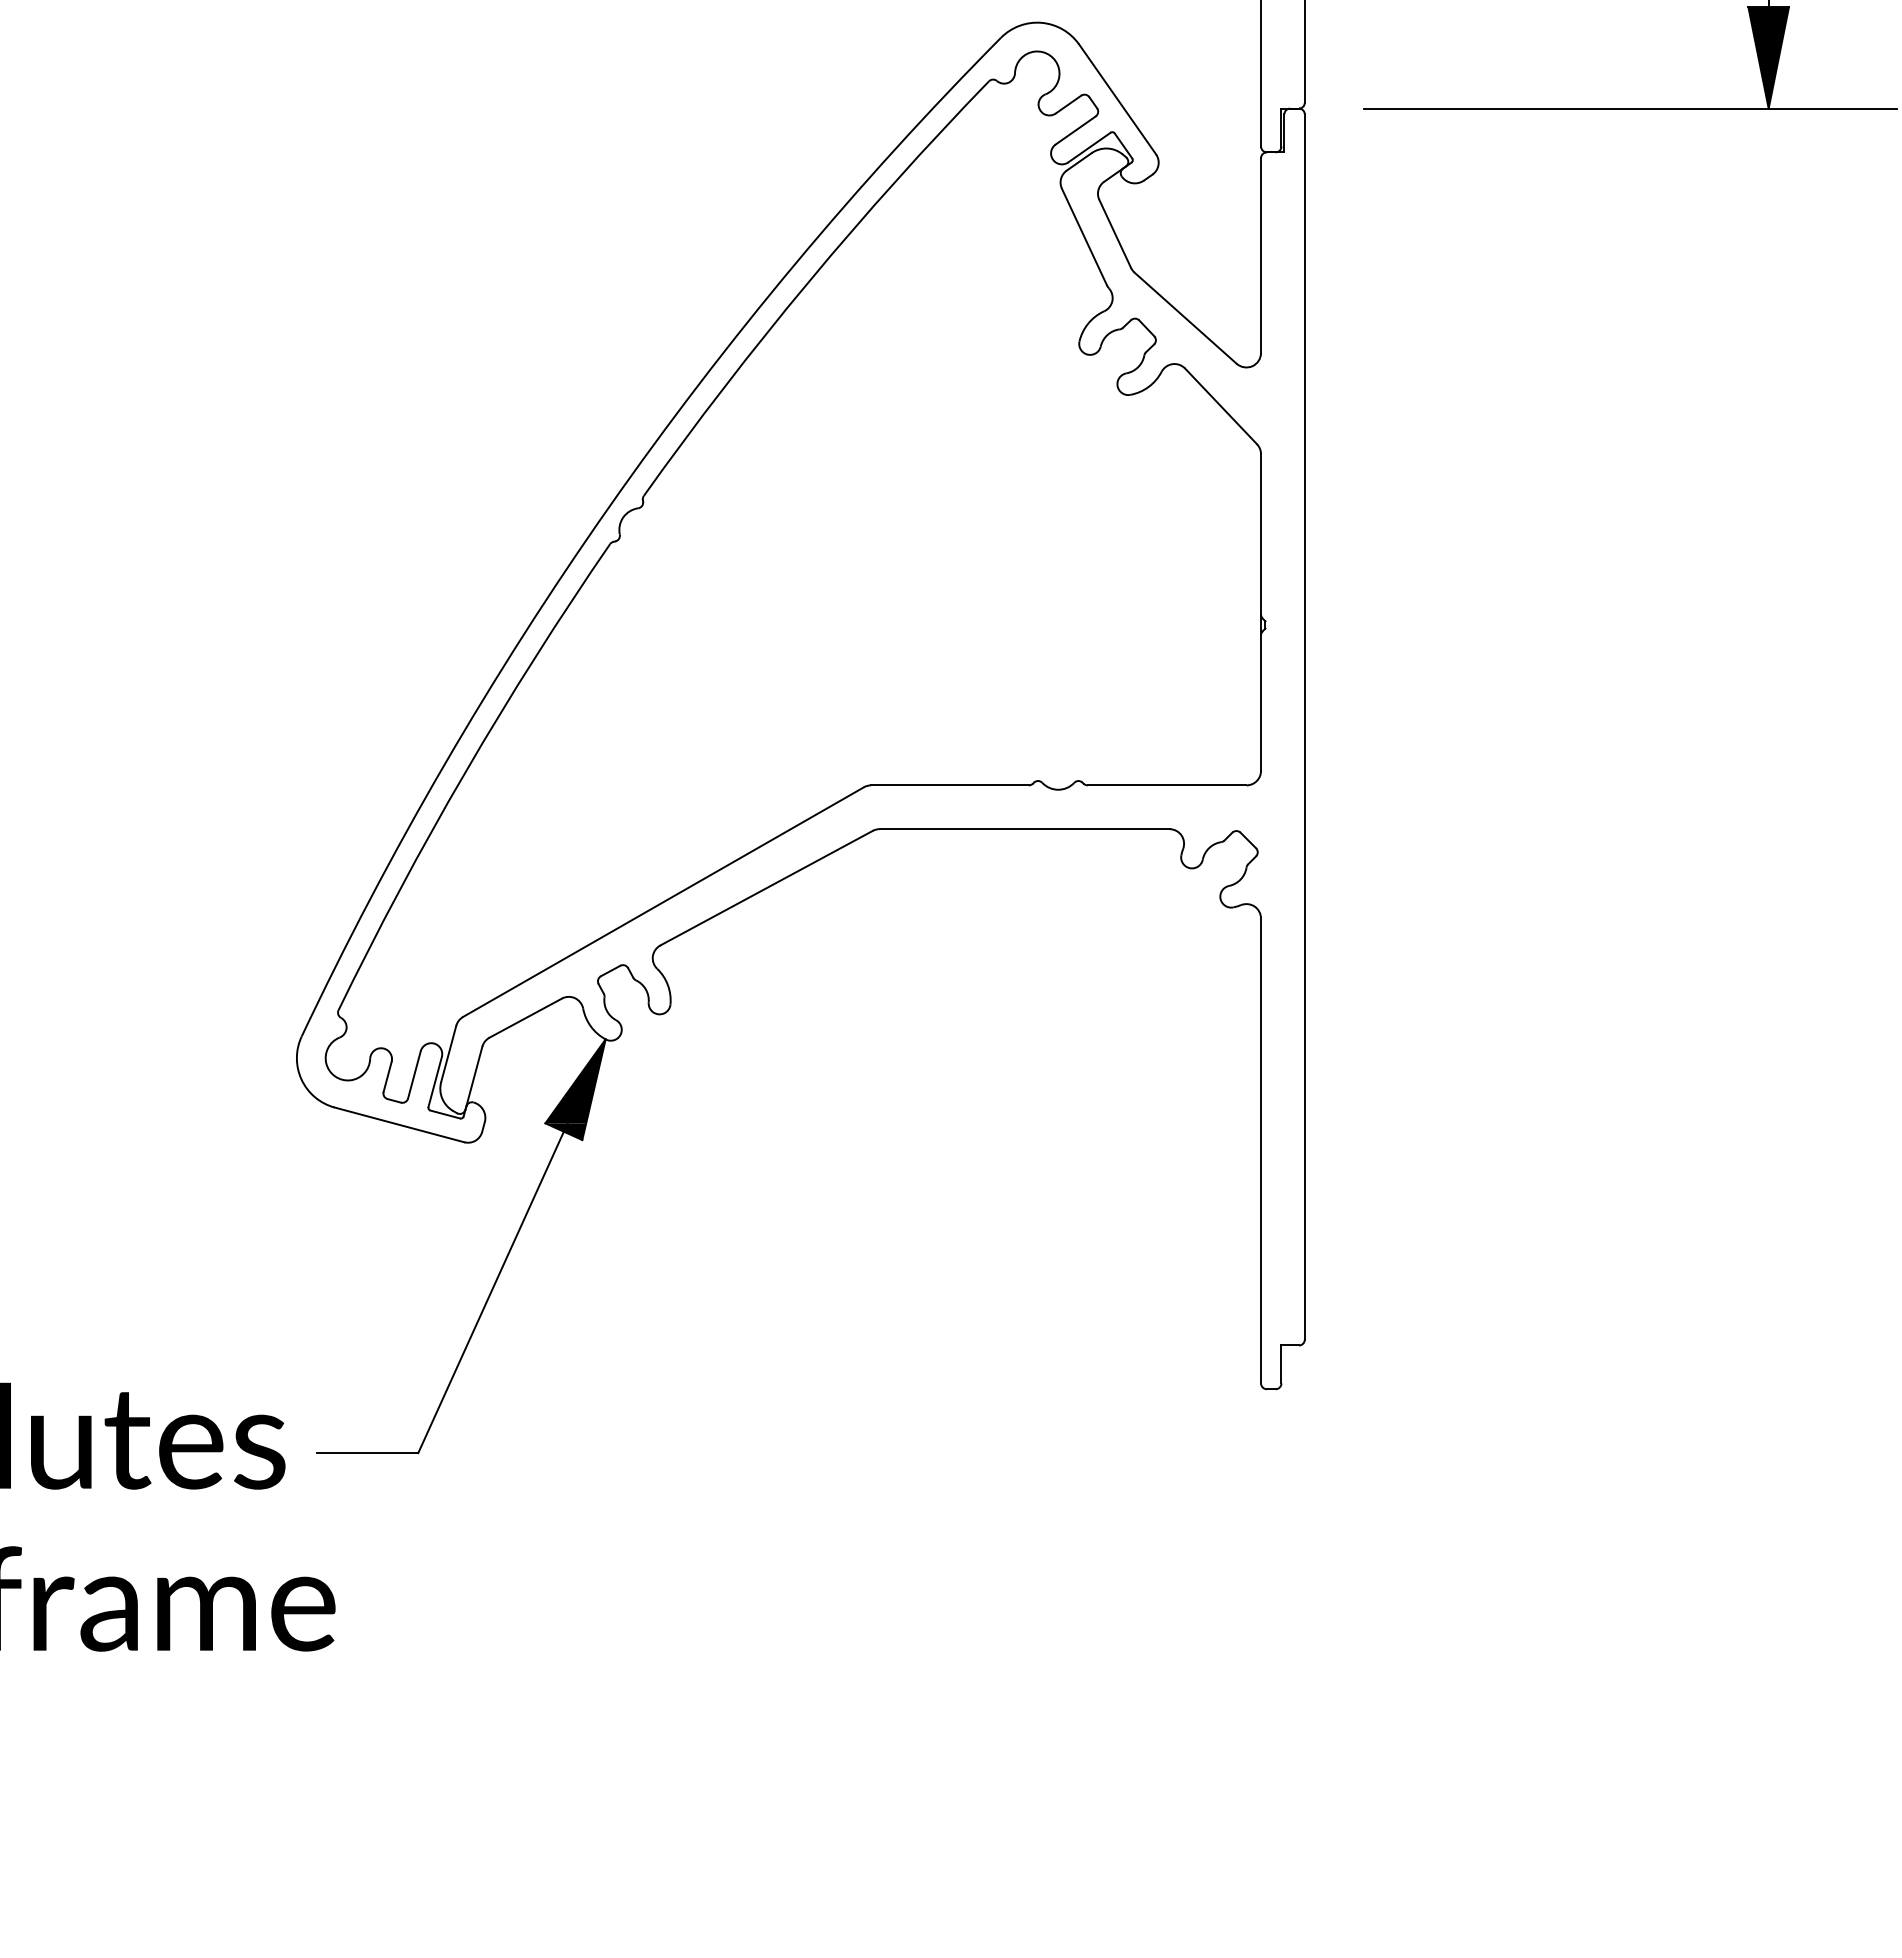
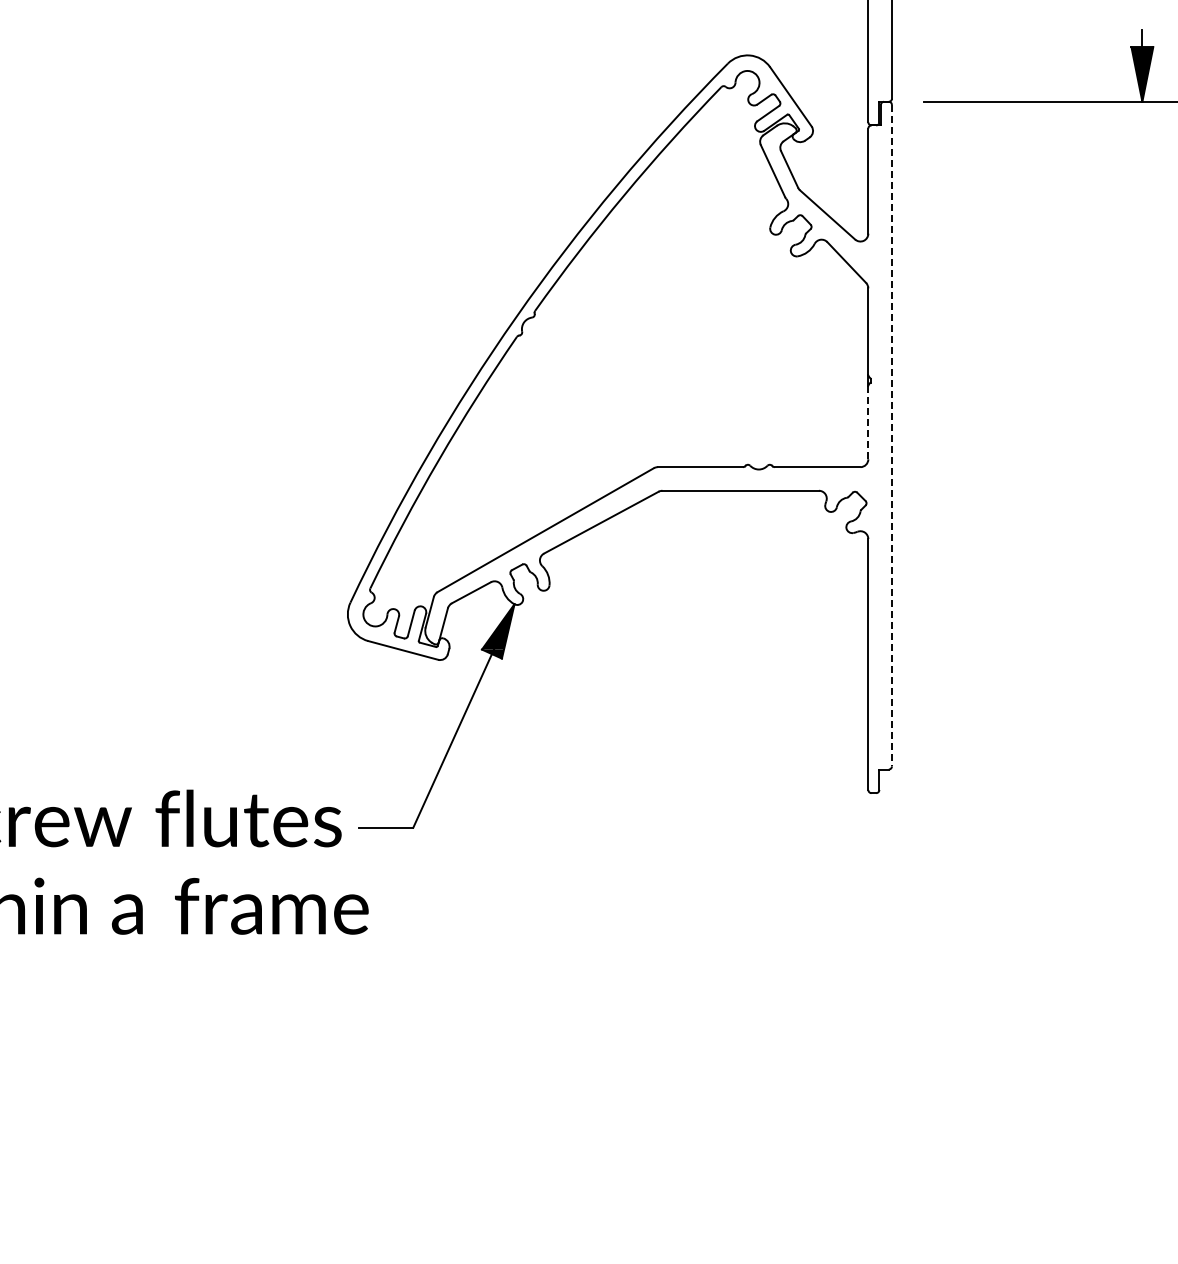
line: (1261, 702) -> (868, 422), solid -> dashed
line: (1303, 726) -> (891, 435), solid -> dashed

